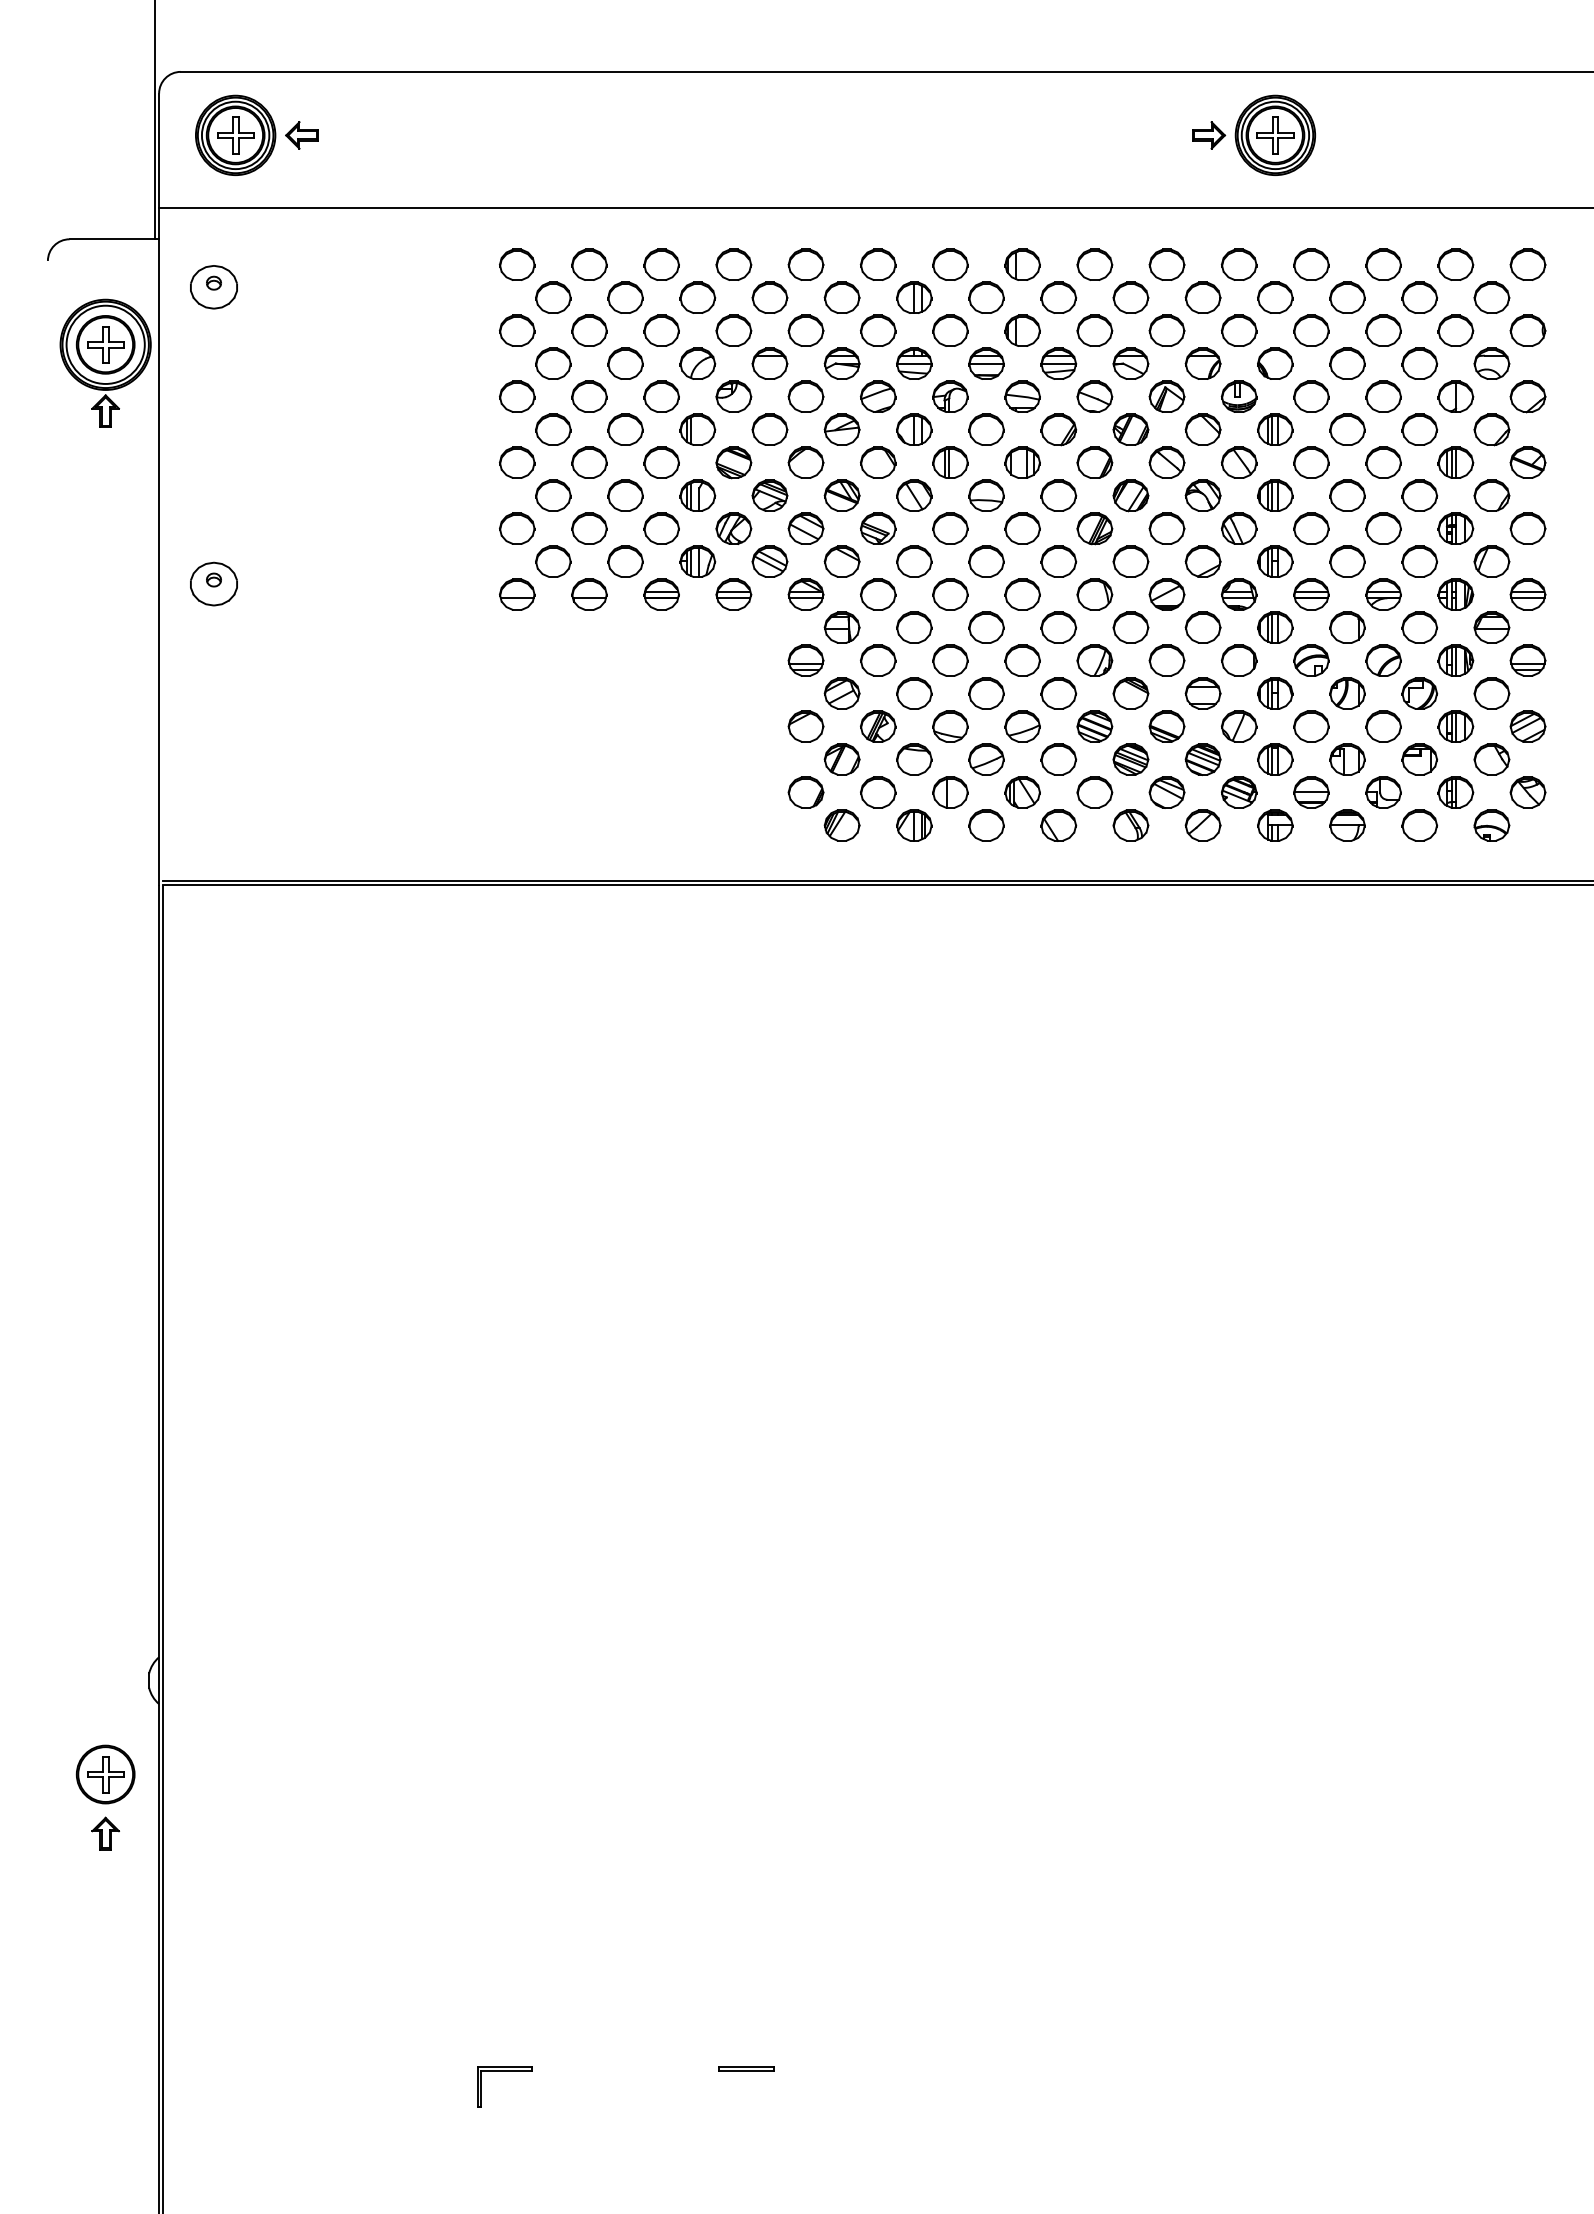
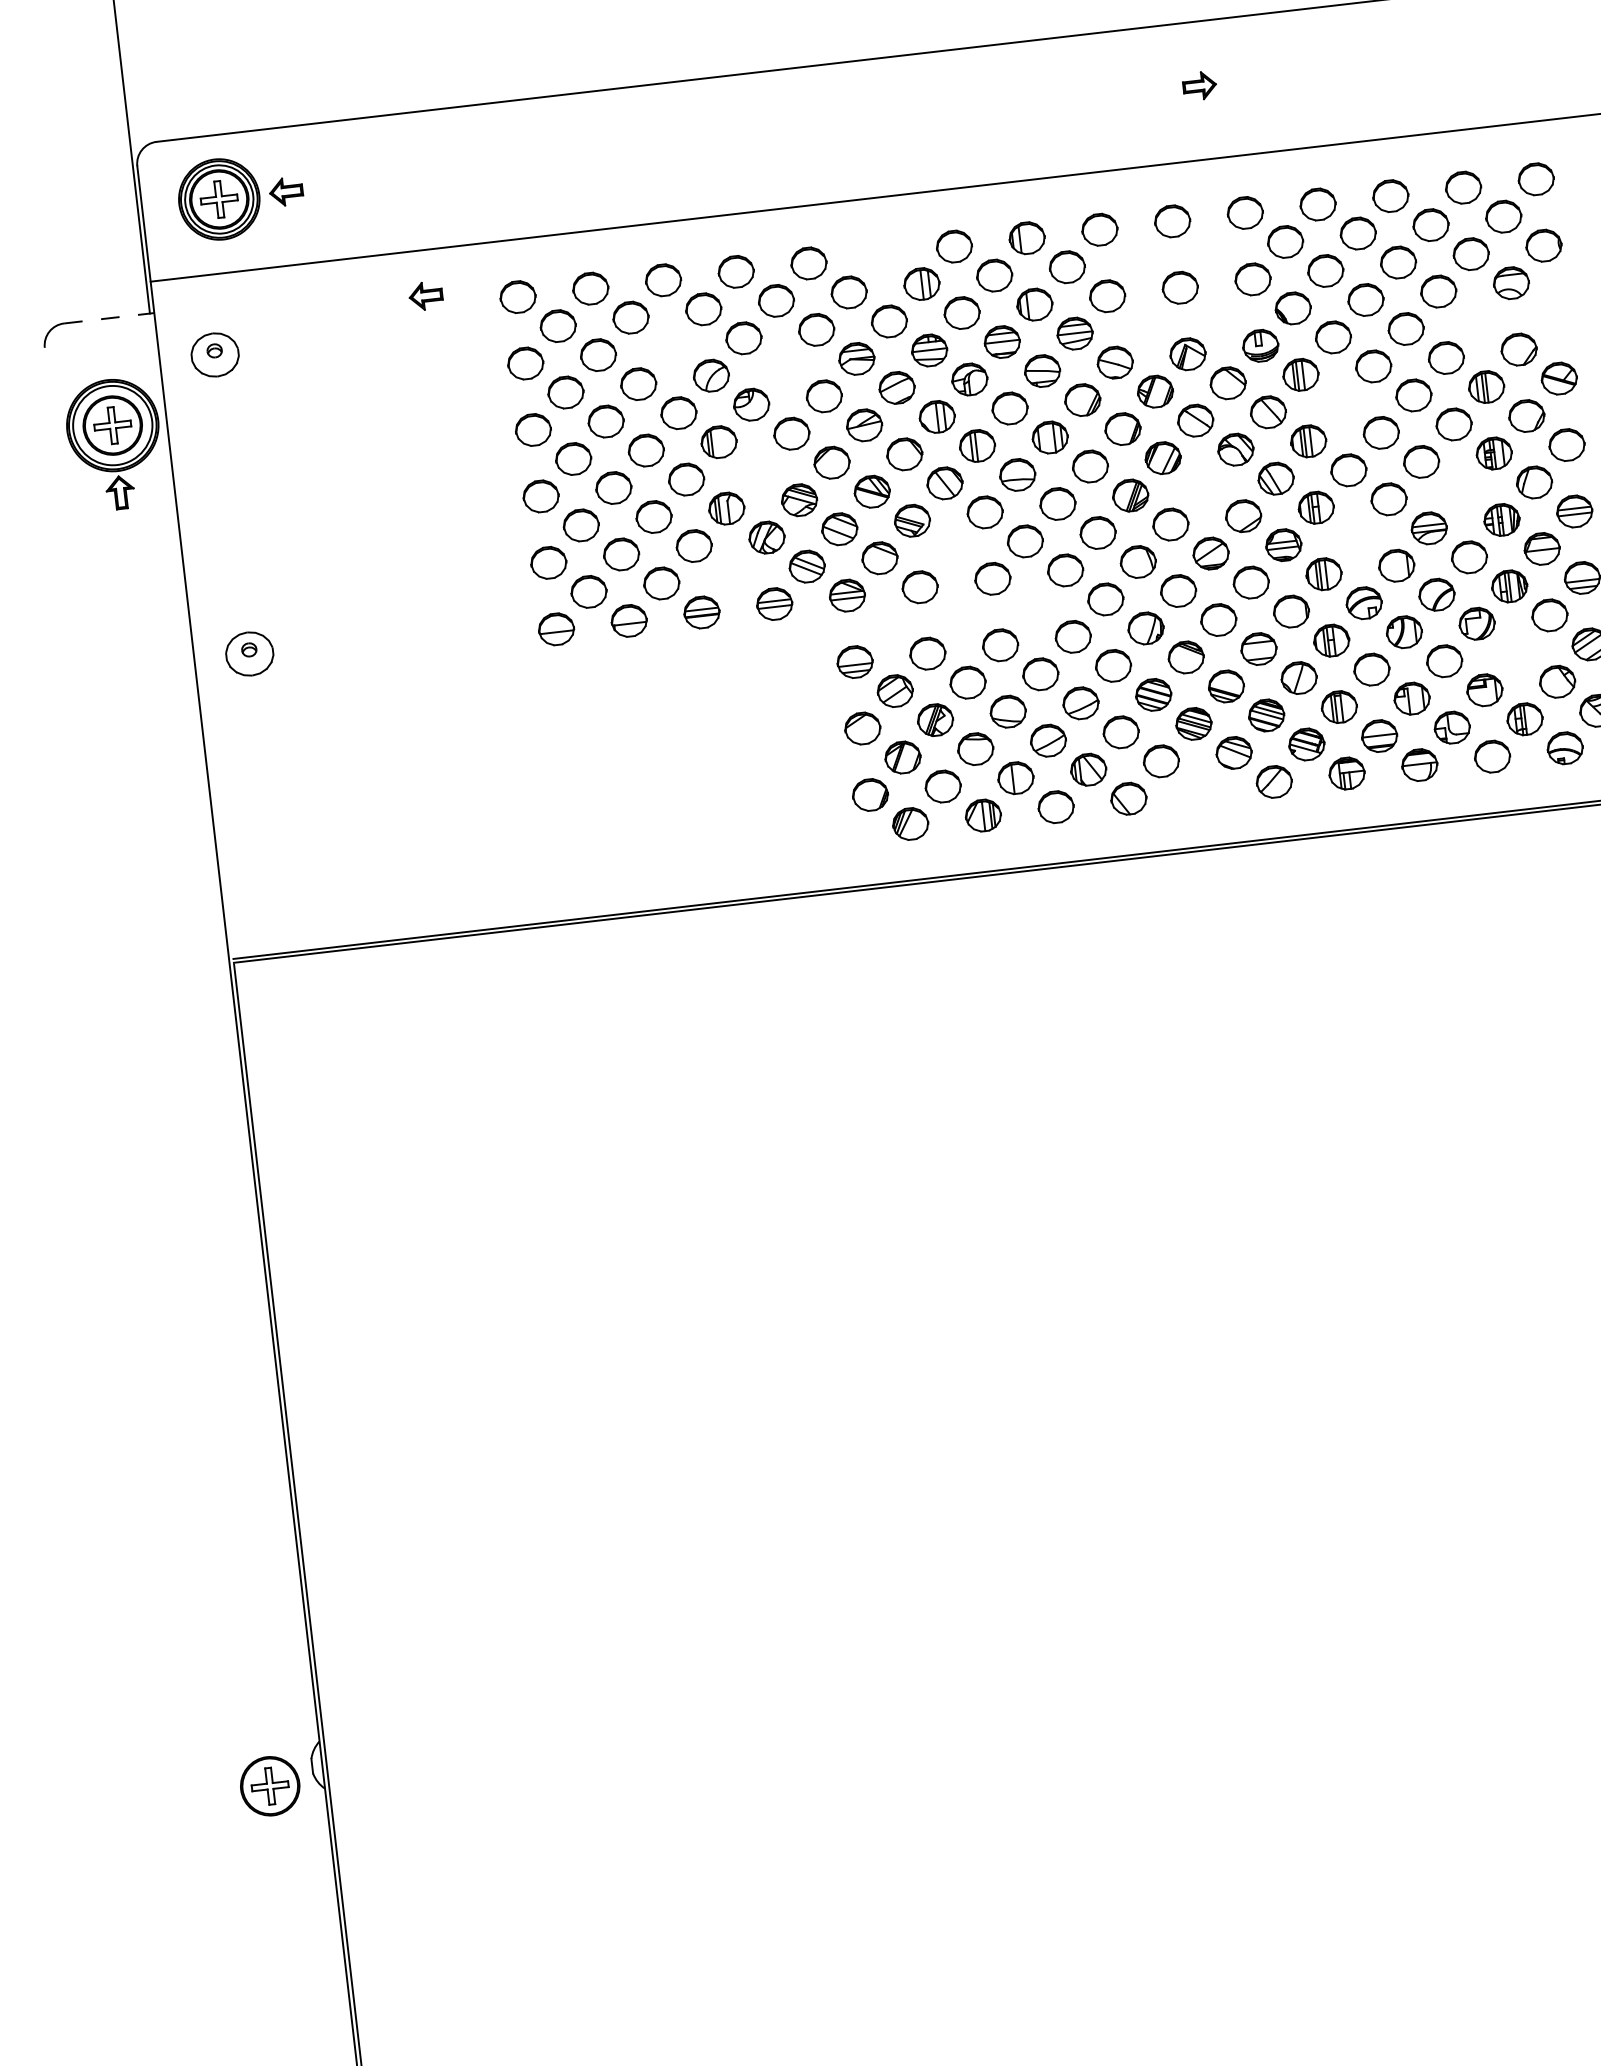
part: (1275, 134) -> (1266, 77), removed
line: (114, 239) -> (109, 318), solid -> dashed
part: (426, 253) -> (425, 296), added
part: (877, 264) -> (880, 254), removed
part: (1130, 297) -> (1139, 258), removed
part: (1202, 297) -> (1212, 250), removed
part: (661, 330) -> (671, 346), removed
part: (769, 363) -> (783, 367), removed
part: (1130, 363) -> (1147, 324), removed
part: (1202, 363) -> (1219, 316), removed
part: (1455, 396) -> (1478, 320), removed
part: (1527, 396) -> (1551, 311), removed
part: (733, 462) -> (758, 470), removed
part: (1311, 462) -> (1341, 403), removed
part: (1166, 528) -> (1202, 486), removed
part: (697, 561) -> (734, 574), removed
part: (914, 561) -> (952, 549), removed
part: (1419, 561) -> (1461, 490), removed
part: (1311, 594) -> (1356, 536), removed
part: (841, 627) -> (886, 624), removed
part: (914, 627) -> (960, 616), removed
part: (986, 627) -> (1033, 607), removed
part: (1455, 726) -> (1517, 652), removed
part: (1130, 825) -> (1201, 790), removed
part: (105, 1774) -> (270, 1786), moved
part: (105, 1833) -> (286, 1925), removed

